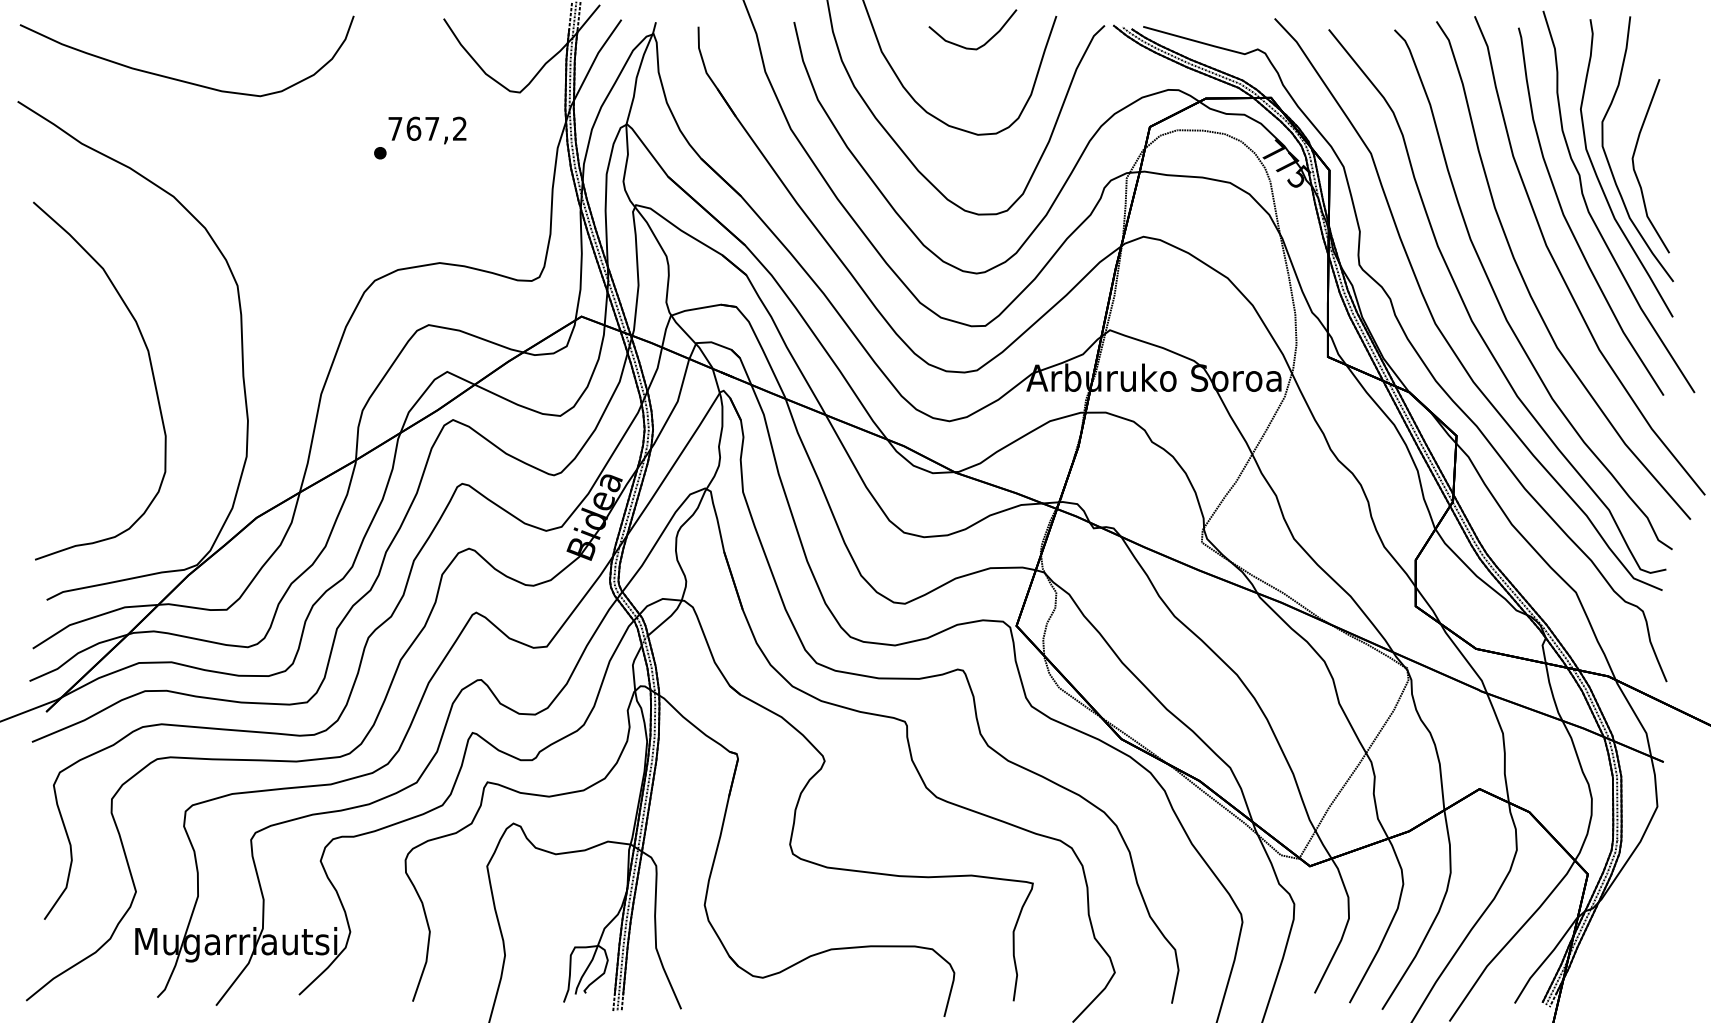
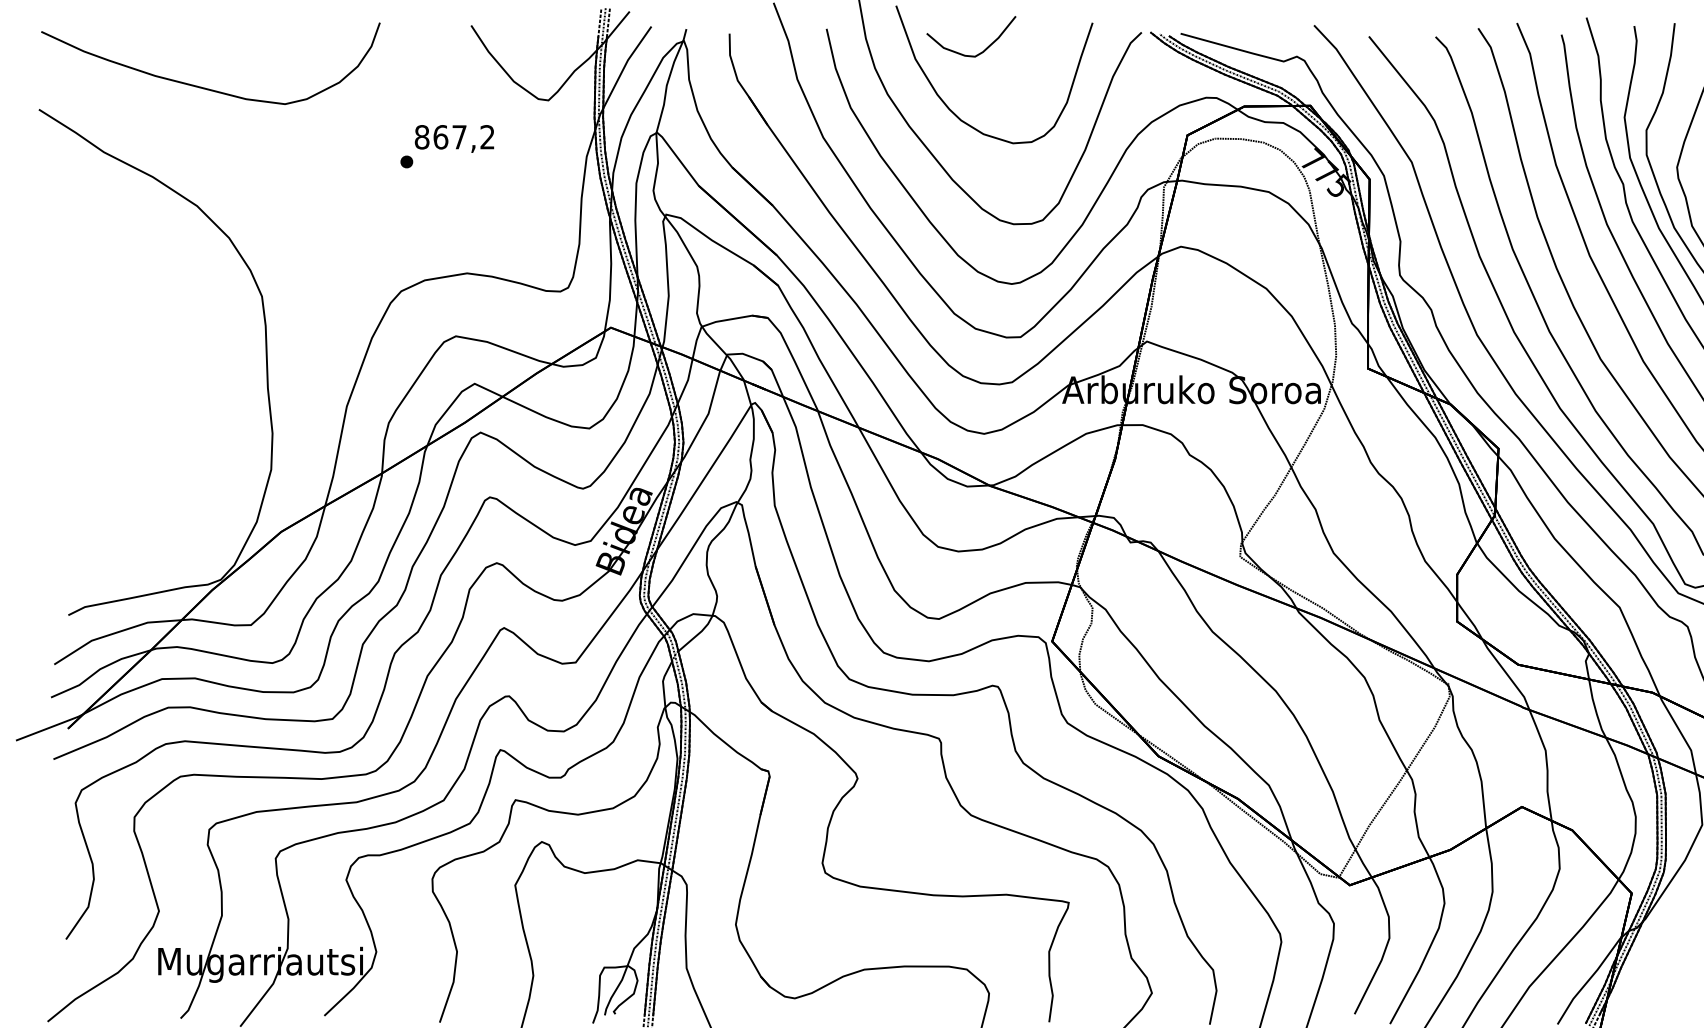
curve: (982, 44) -> (981, 51), moved
text: (395, 128) -> (422, 136), 767,2 -> 867,2
curve: (151, 372) -> (174, 384), removed

